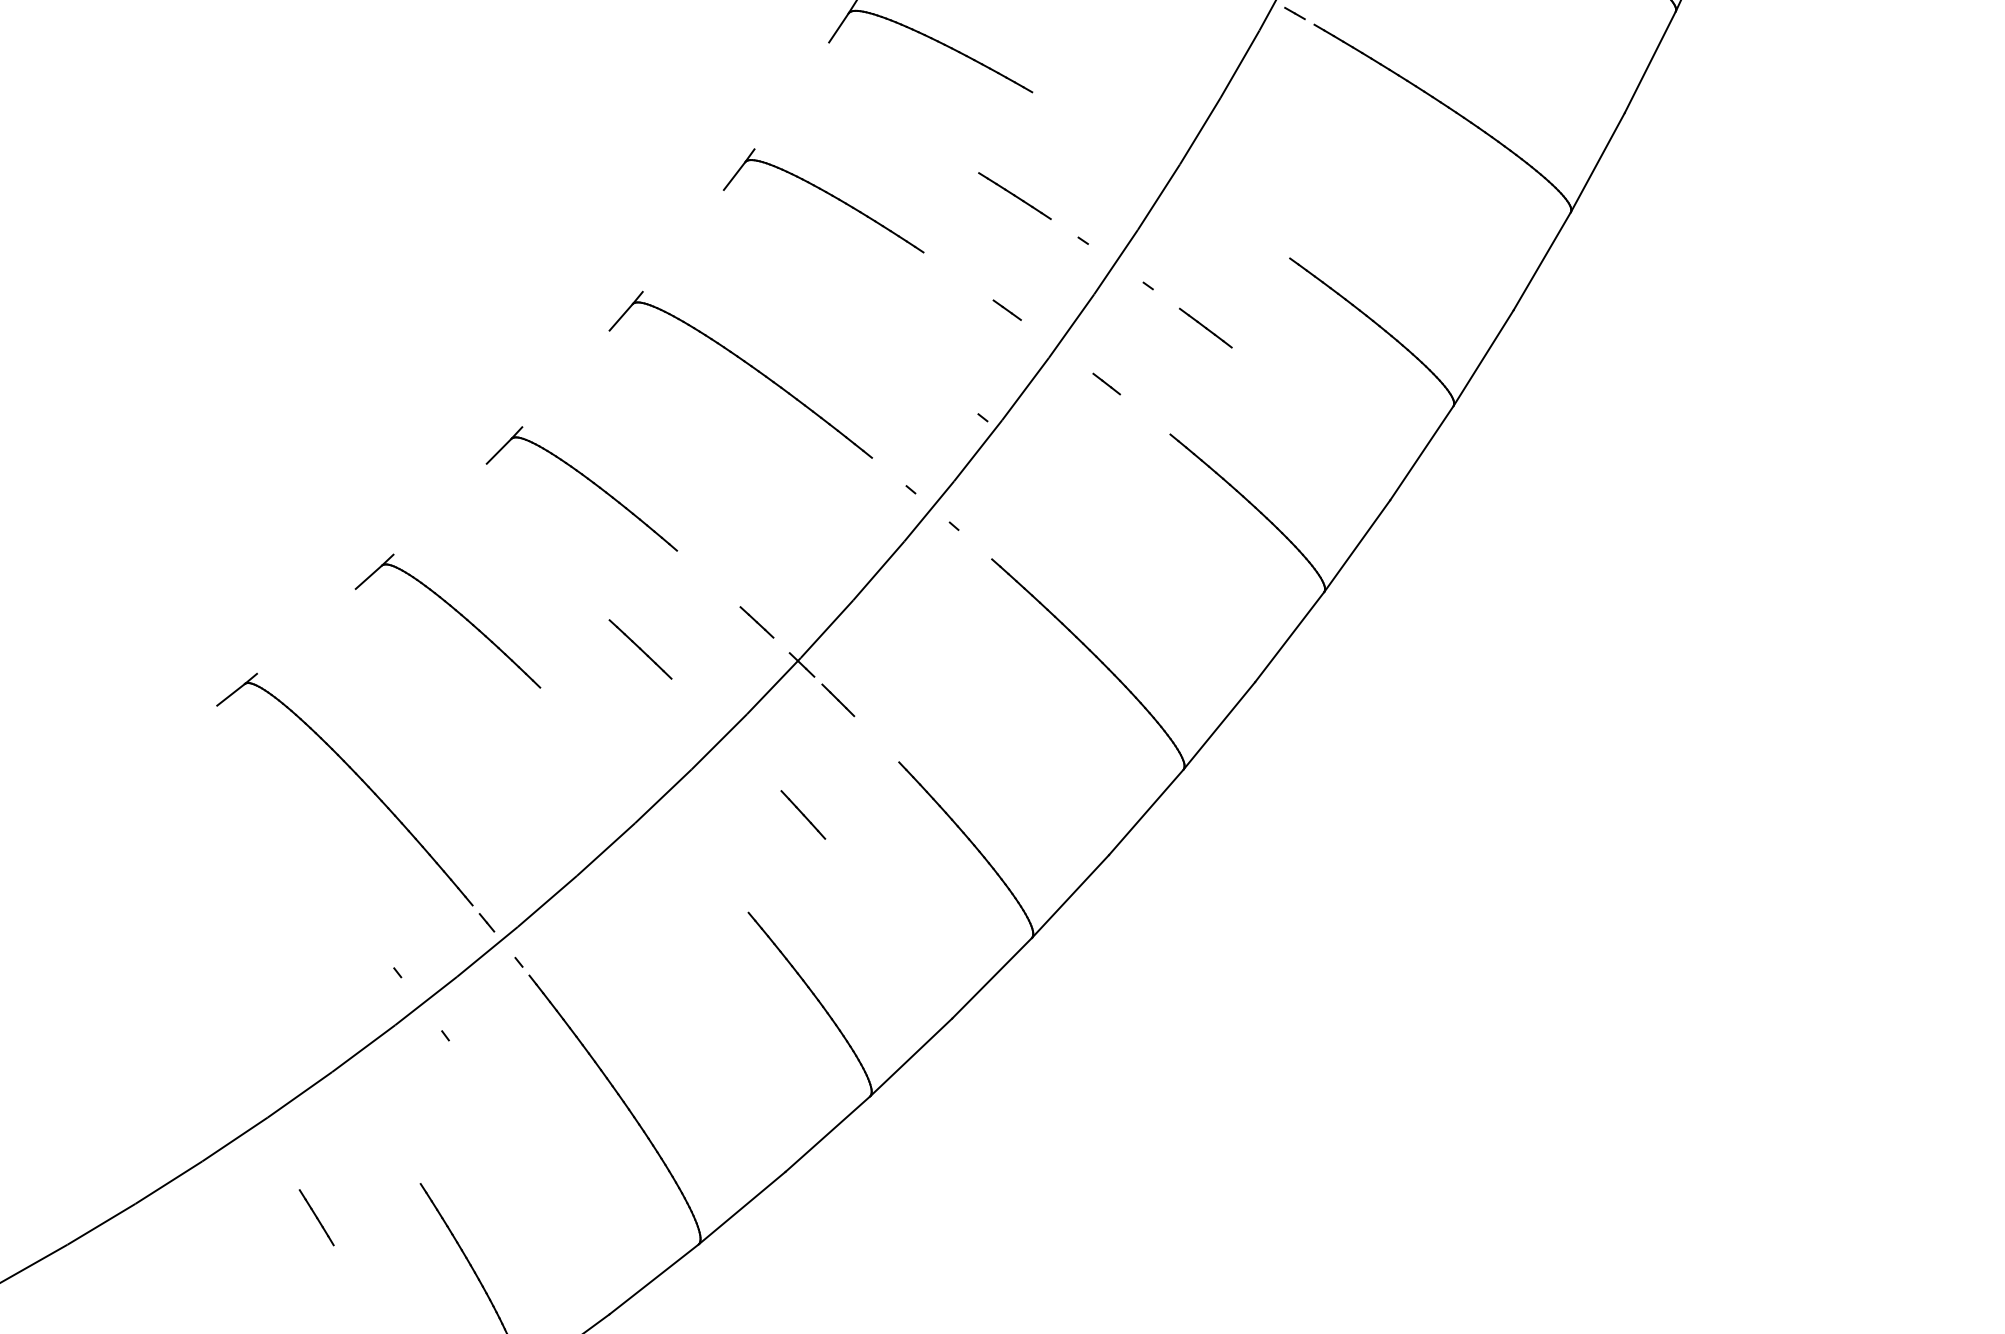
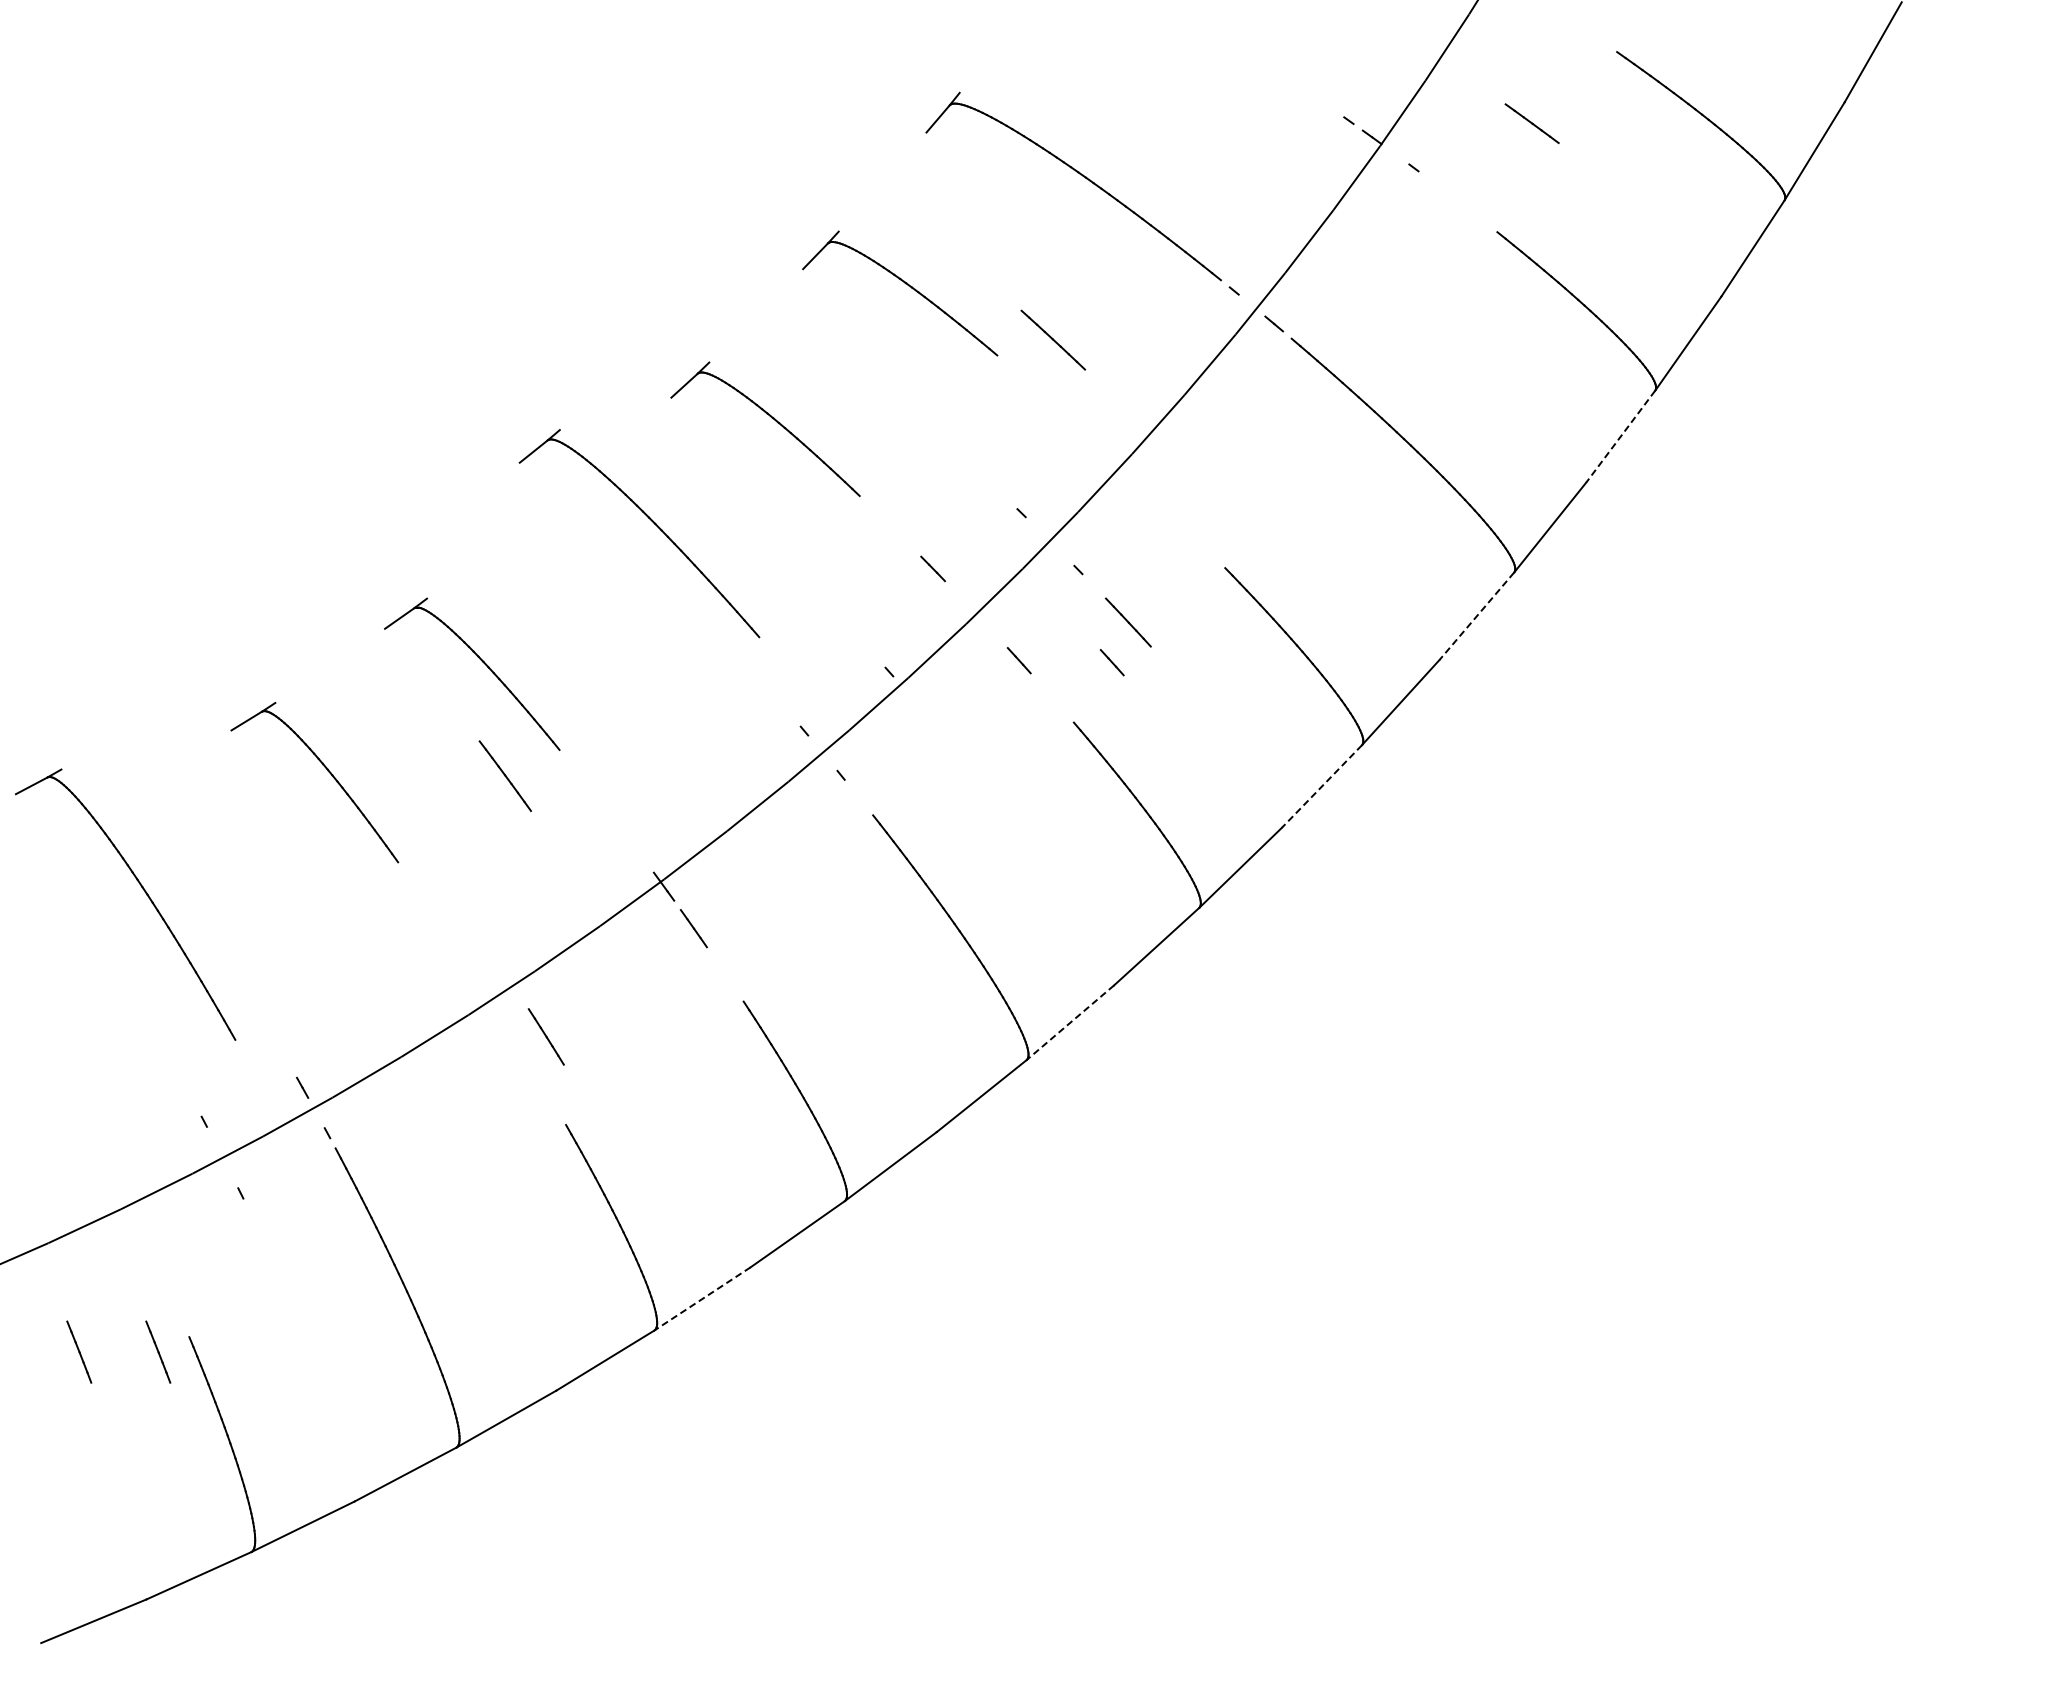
line: (1650, 62) -> (1620, 436), solid -> dashed
line: (1015, 195) -> (1053, 339), moved
line: (1541, 261) -> (1476, 616), solid -> dashed
part: (747, 364) -> (651, 521), moved
line: (1196, 369) -> (1111, 662), added
line: (1421, 453) -> (1321, 786), solid -> dashed
line: (756, 621) -> (626, 835), removed
line: (639, 648) -> (504, 775), moved
line: (1219, 725) -> (1070, 1022), solid -> dashed
part: (358, 778) -> (144, 892), moved
line: (802, 814) -> (545, 1036), moved
line: (912, 1056) -> (703, 1298), solid -> dashed
line: (393, 1203) -> (158, 1351), added

